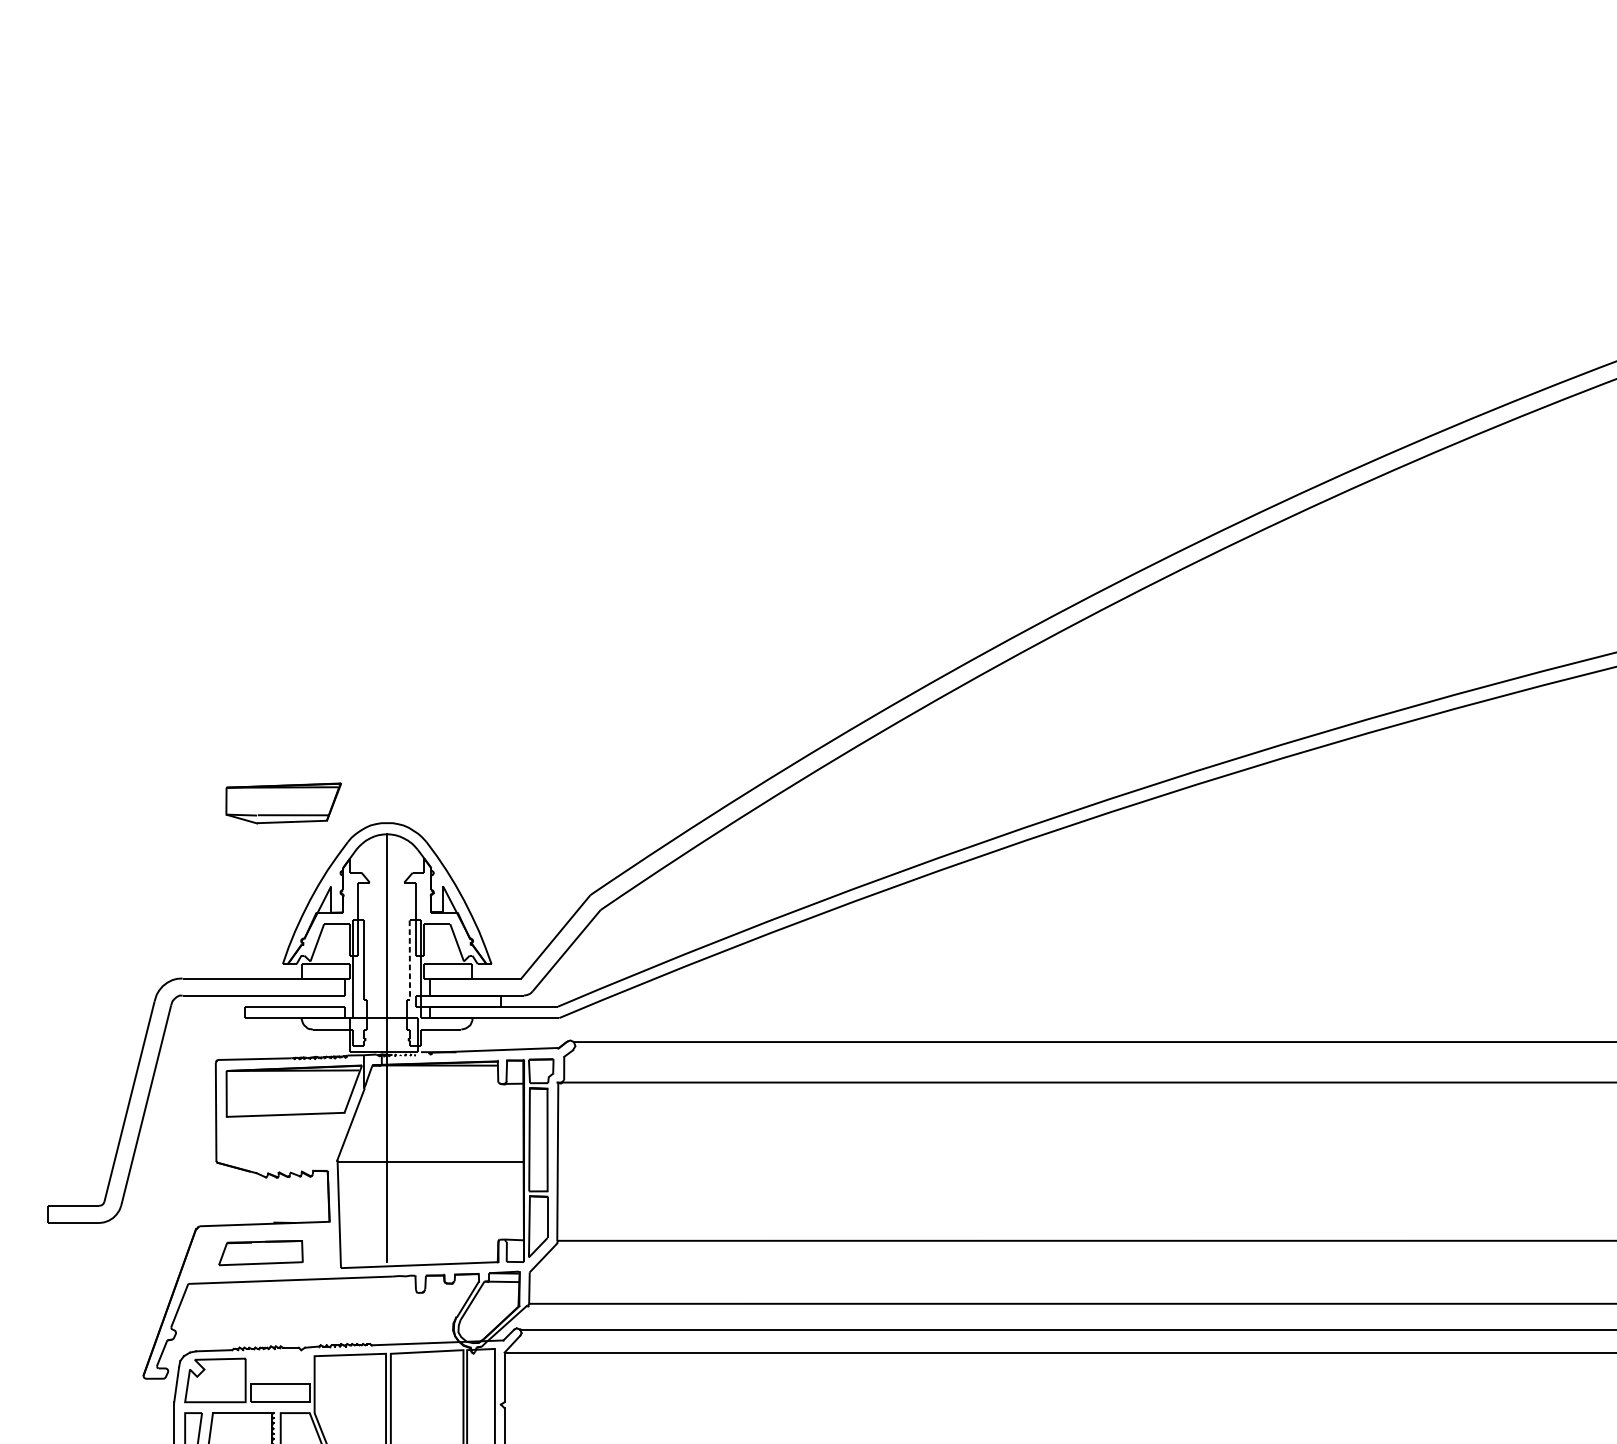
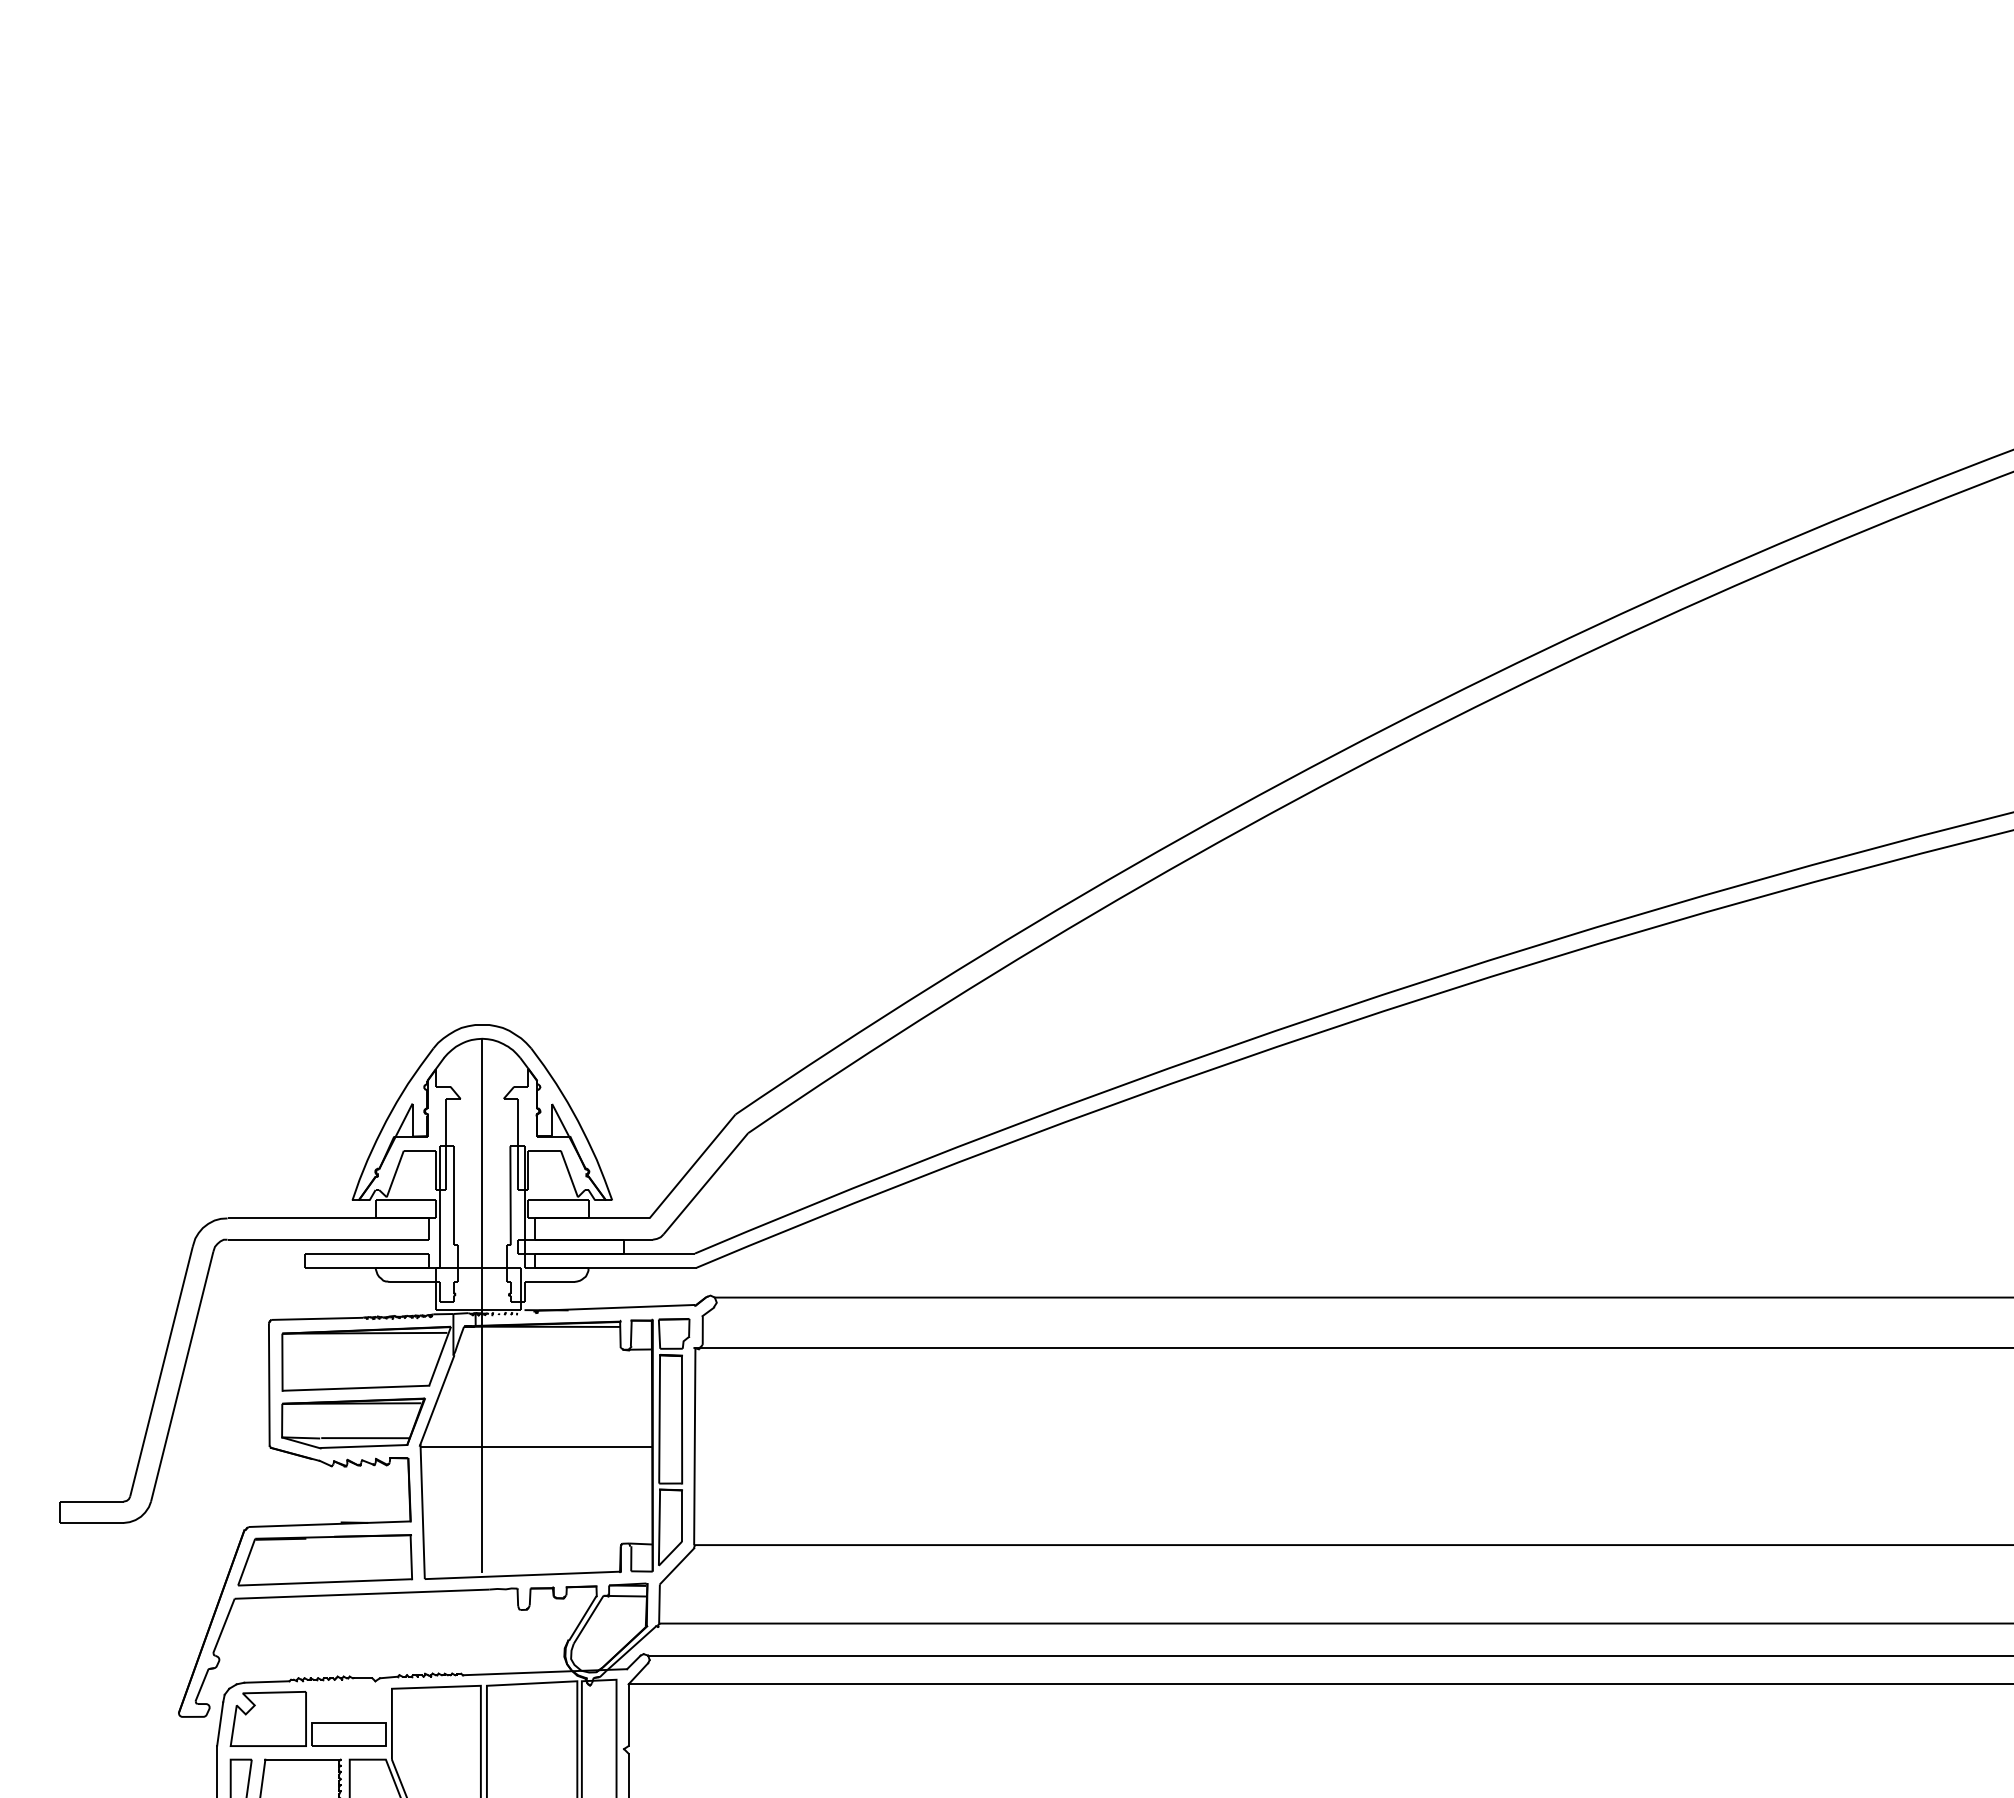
part: (283, 803) -> (353, 1423), moved
line: (409, 960) -> (510, 1195), dashed -> solid
part: (260, 1253) -> (324, 1560), size x1.67

